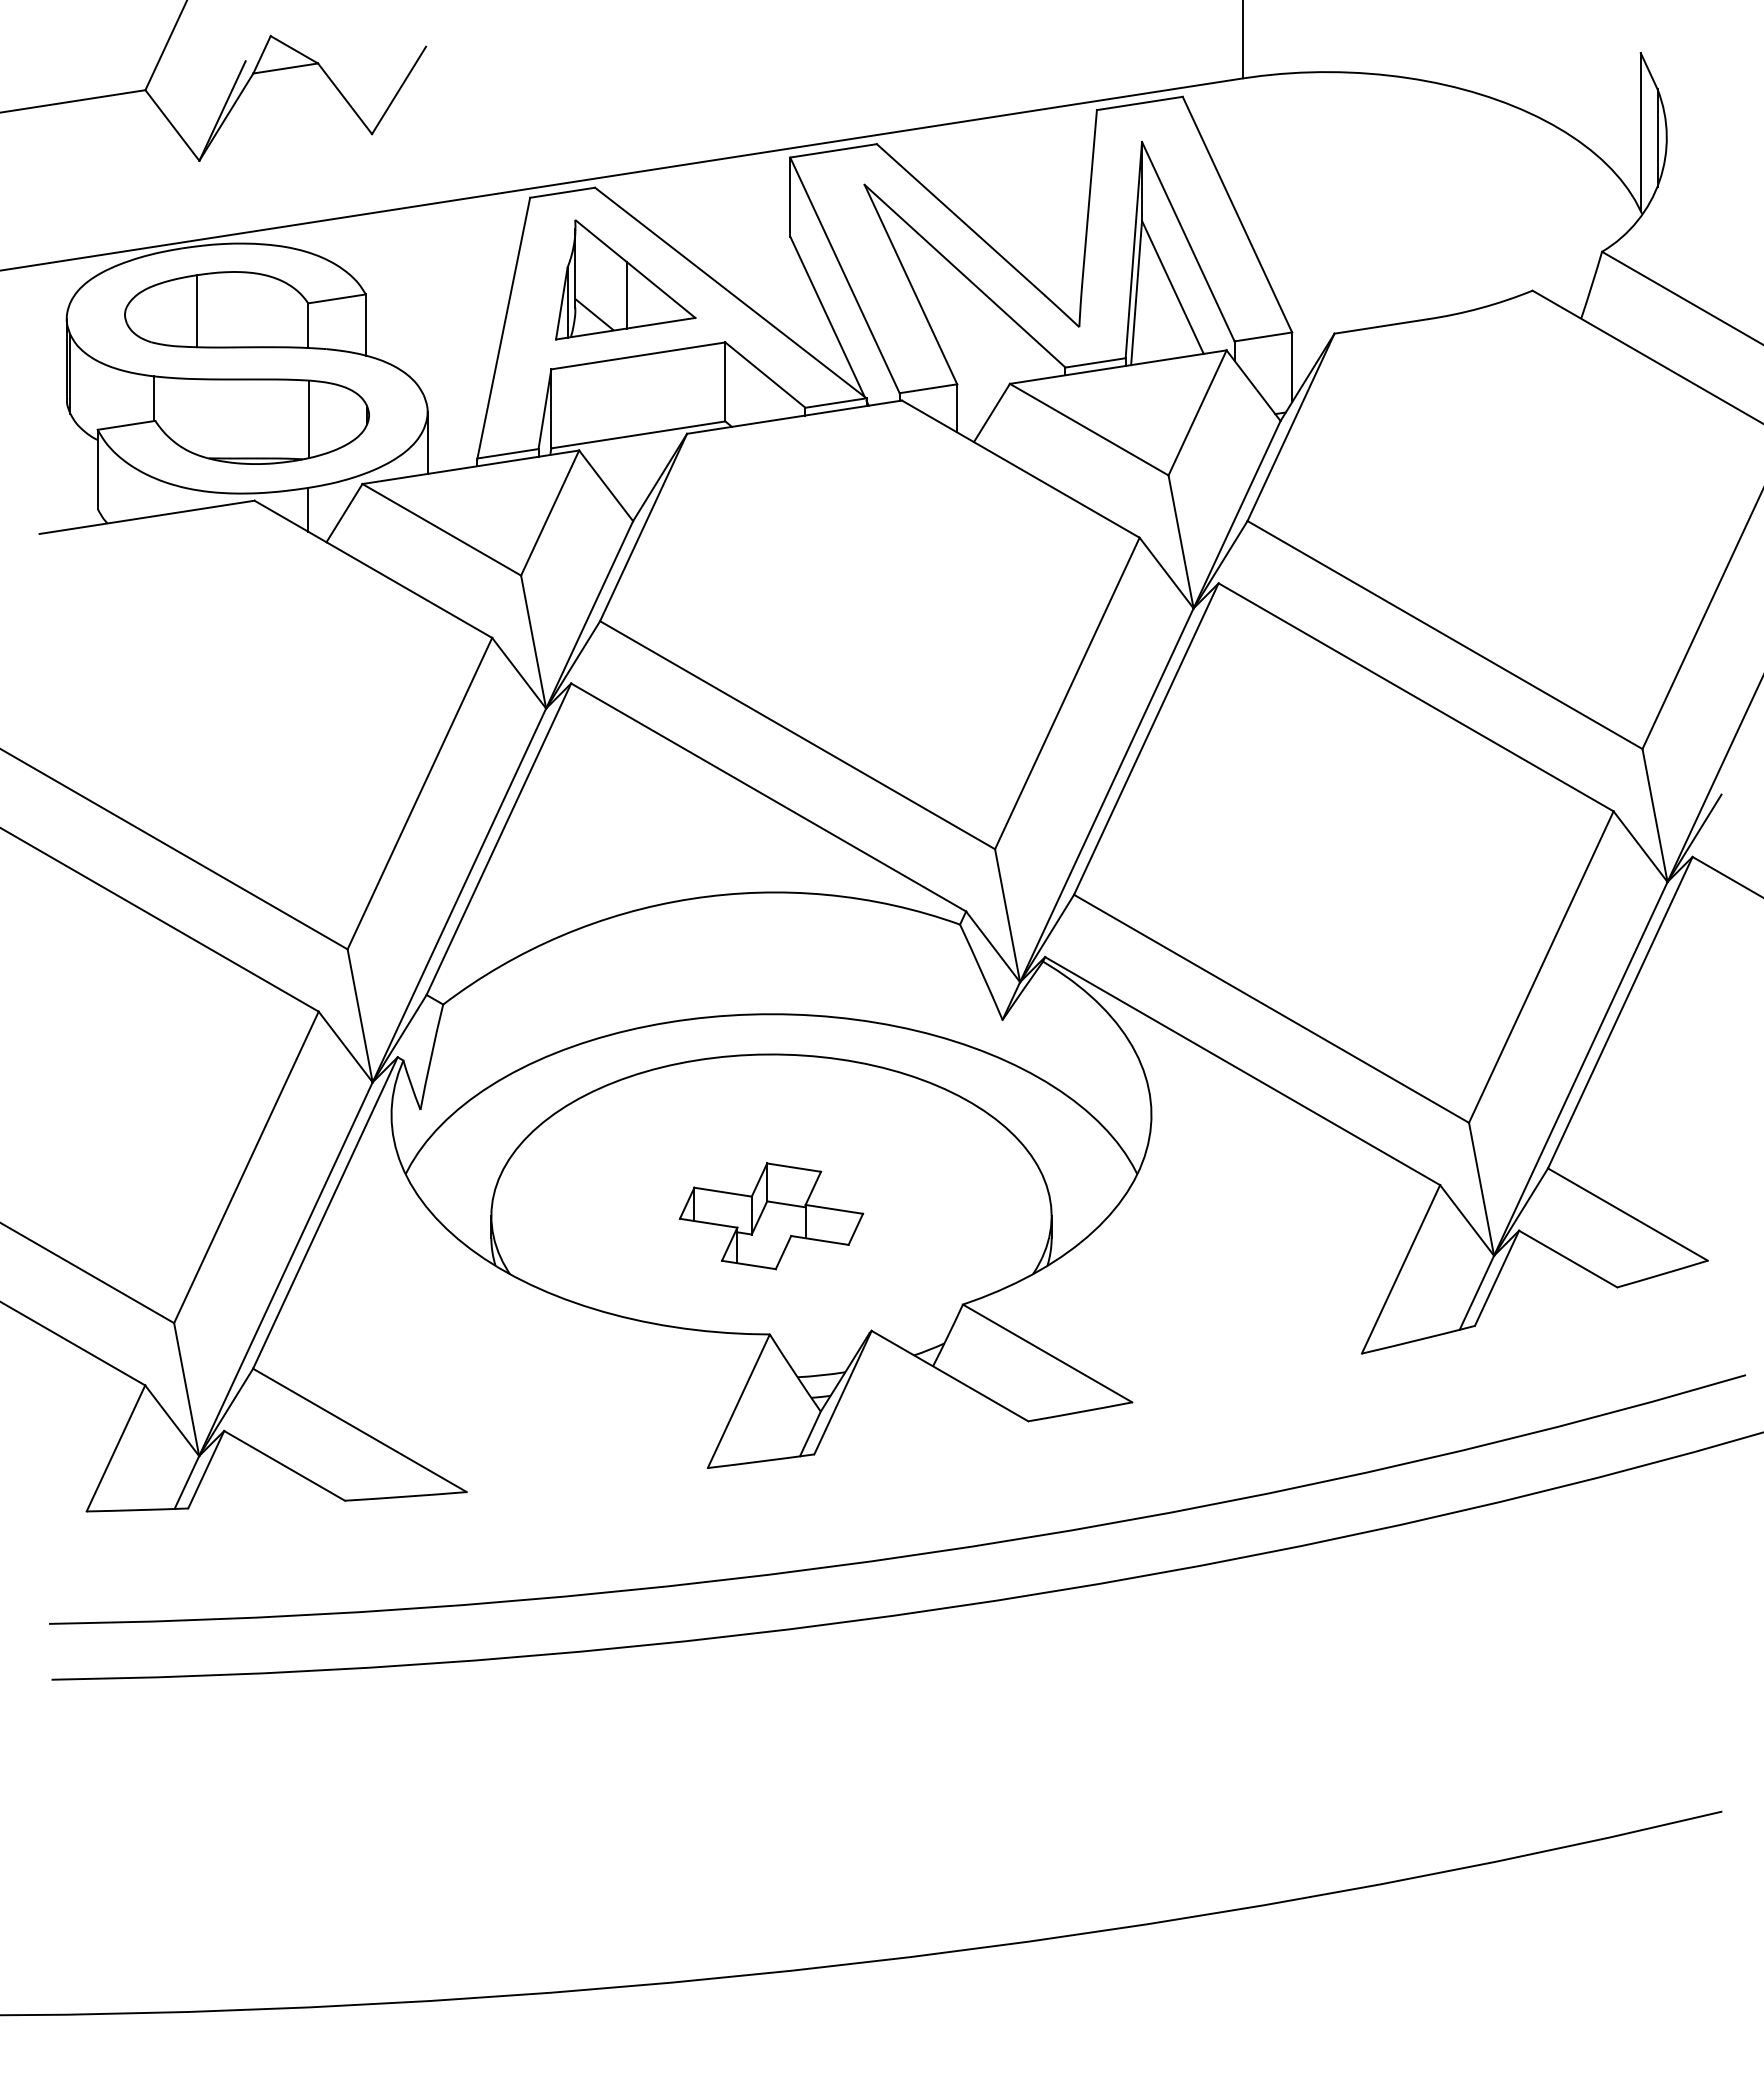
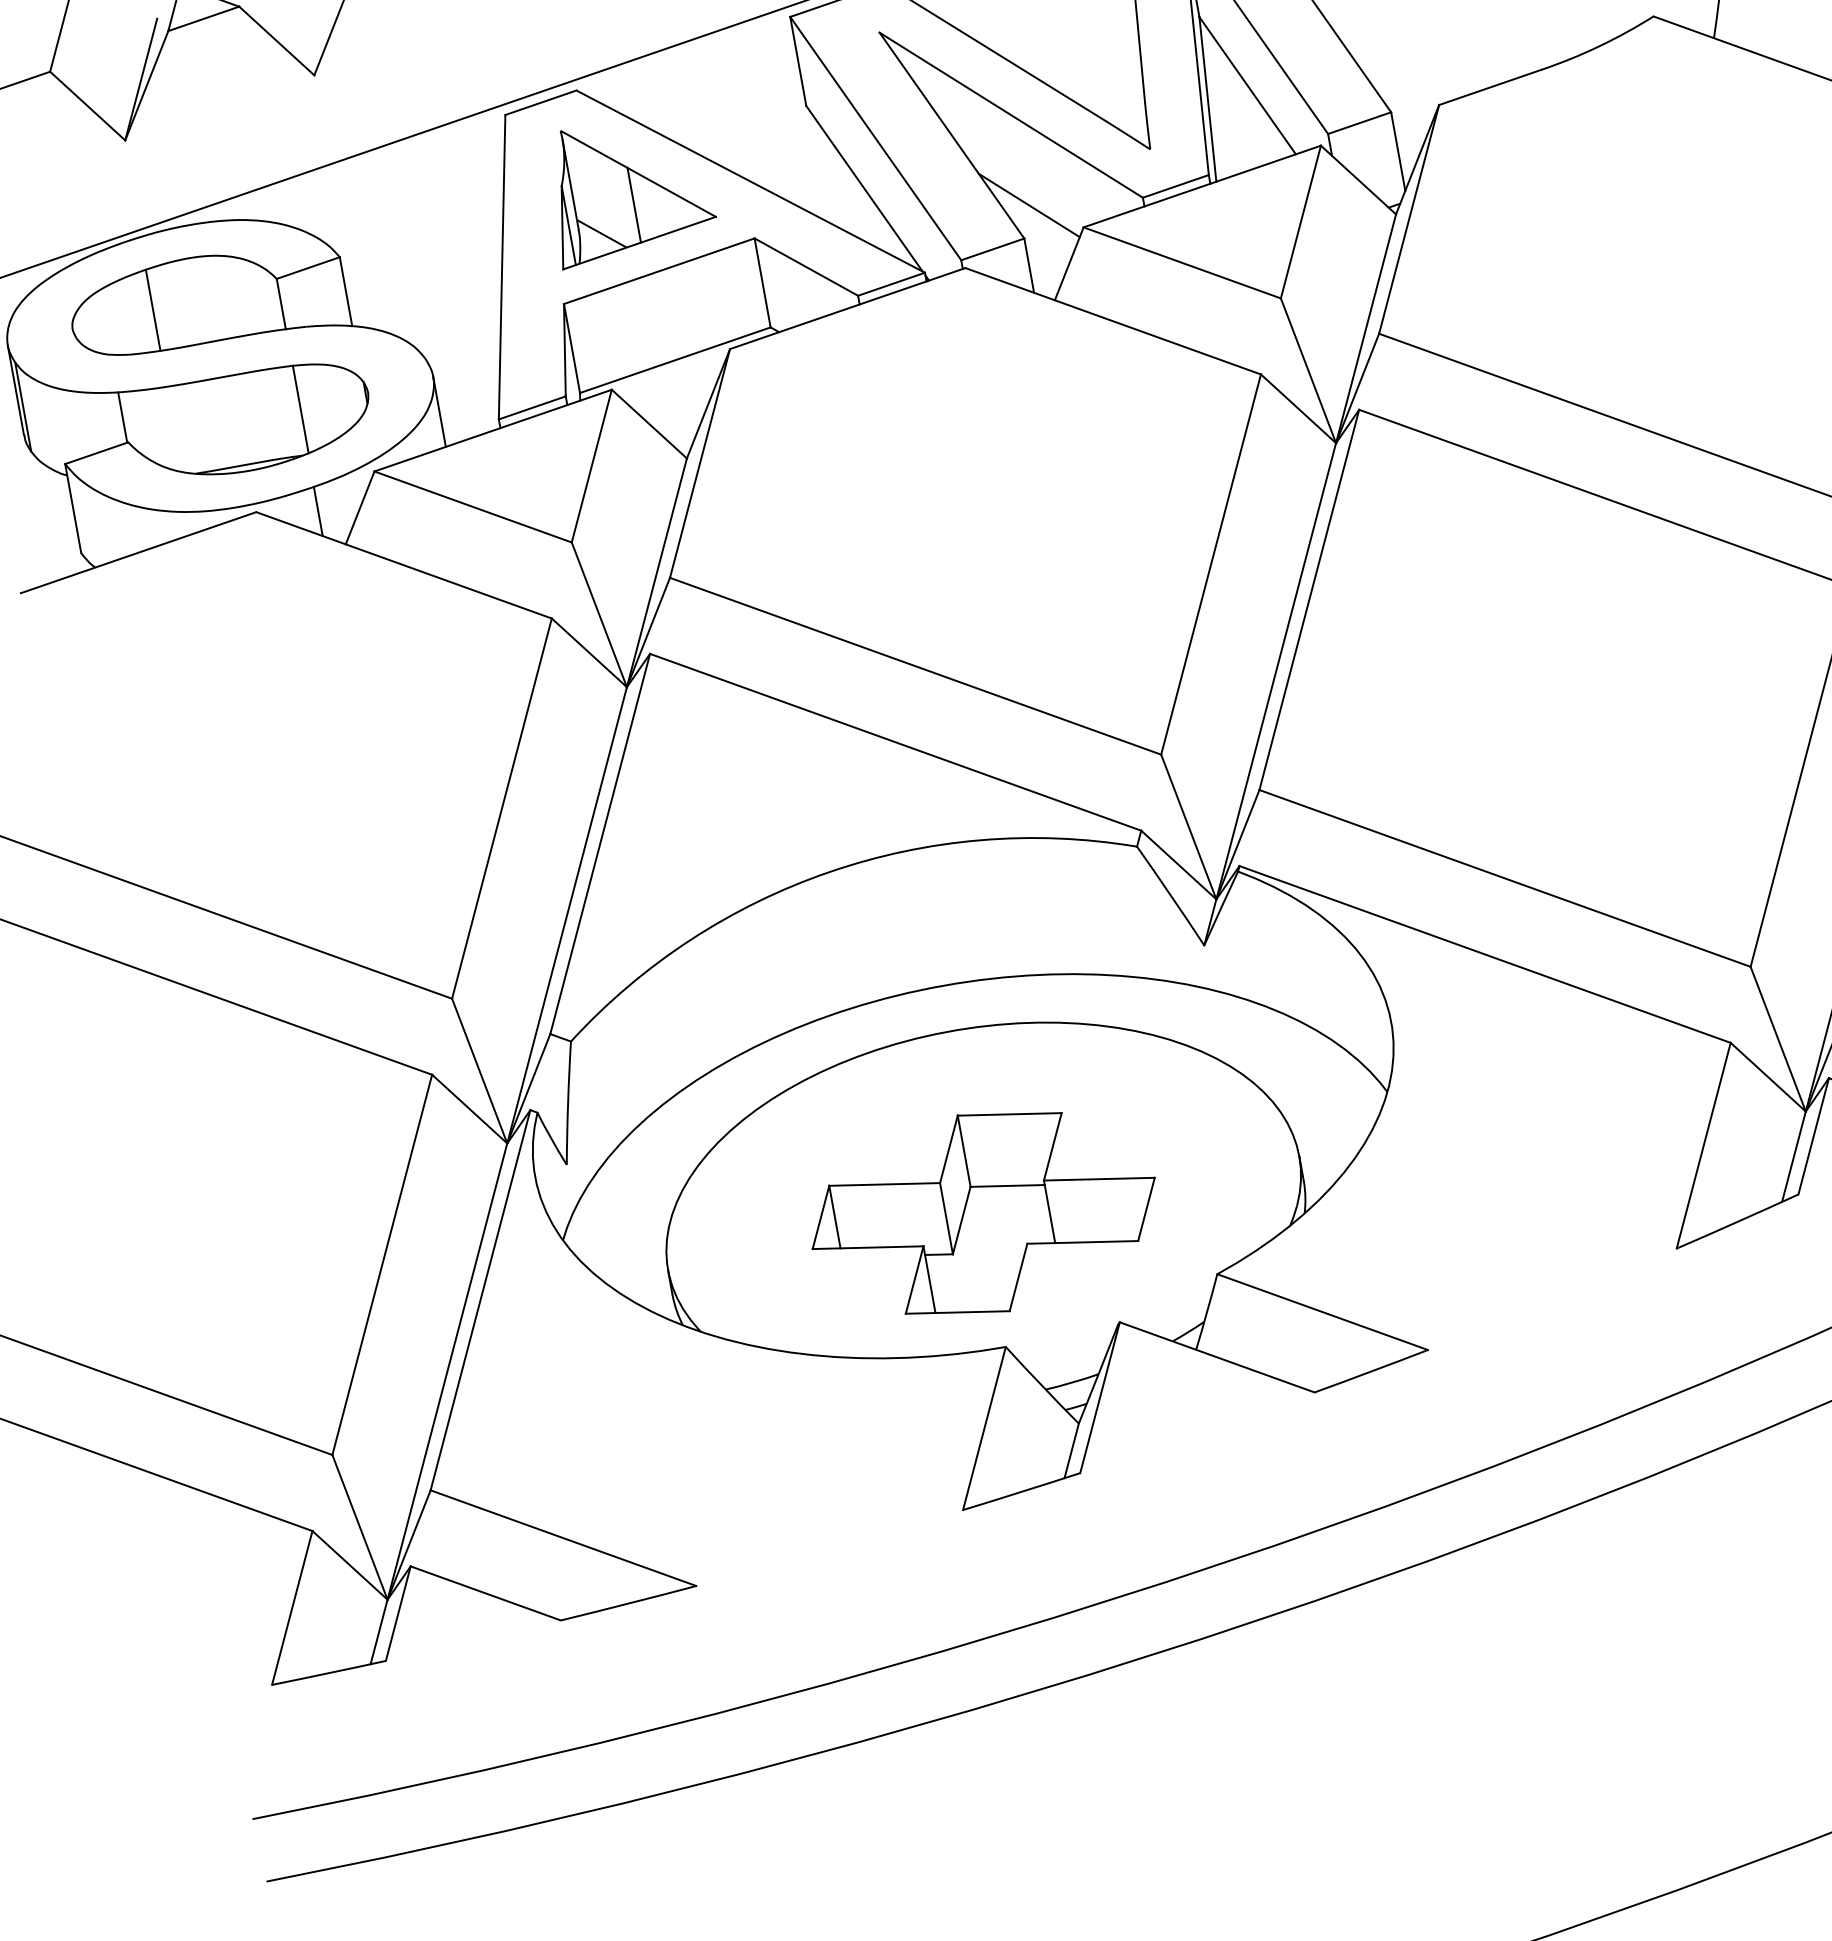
line: (966, 356) -> (1029, 205), added
part: (771, 1216) -> (983, 1213), size x1.67

